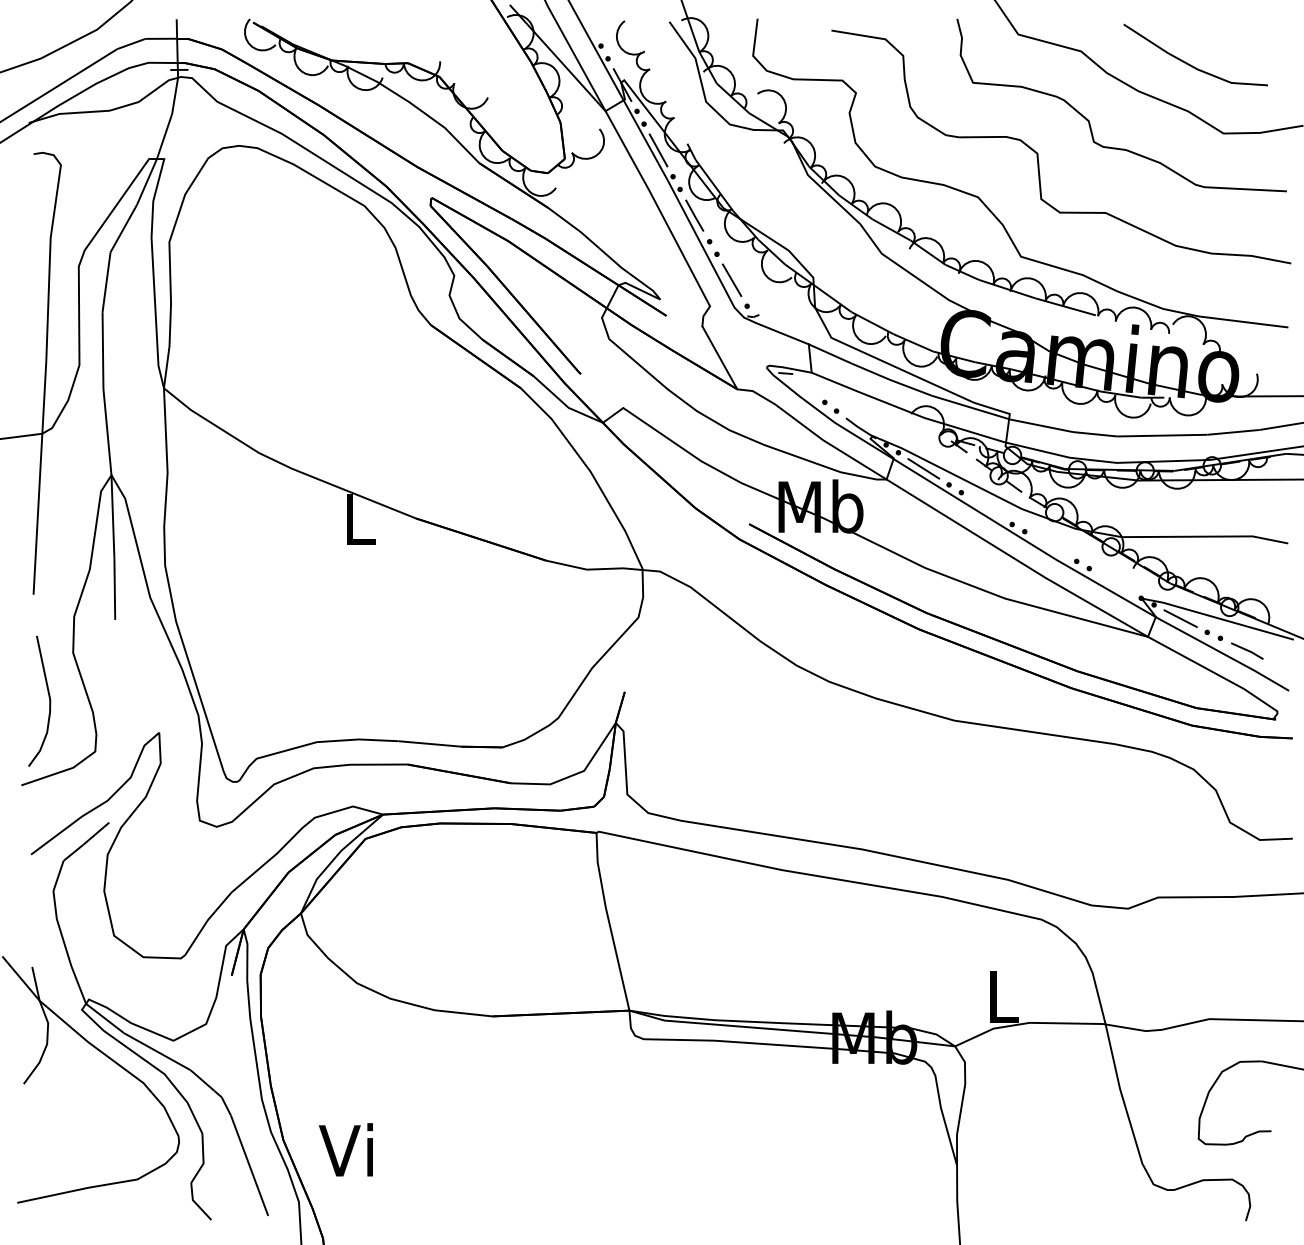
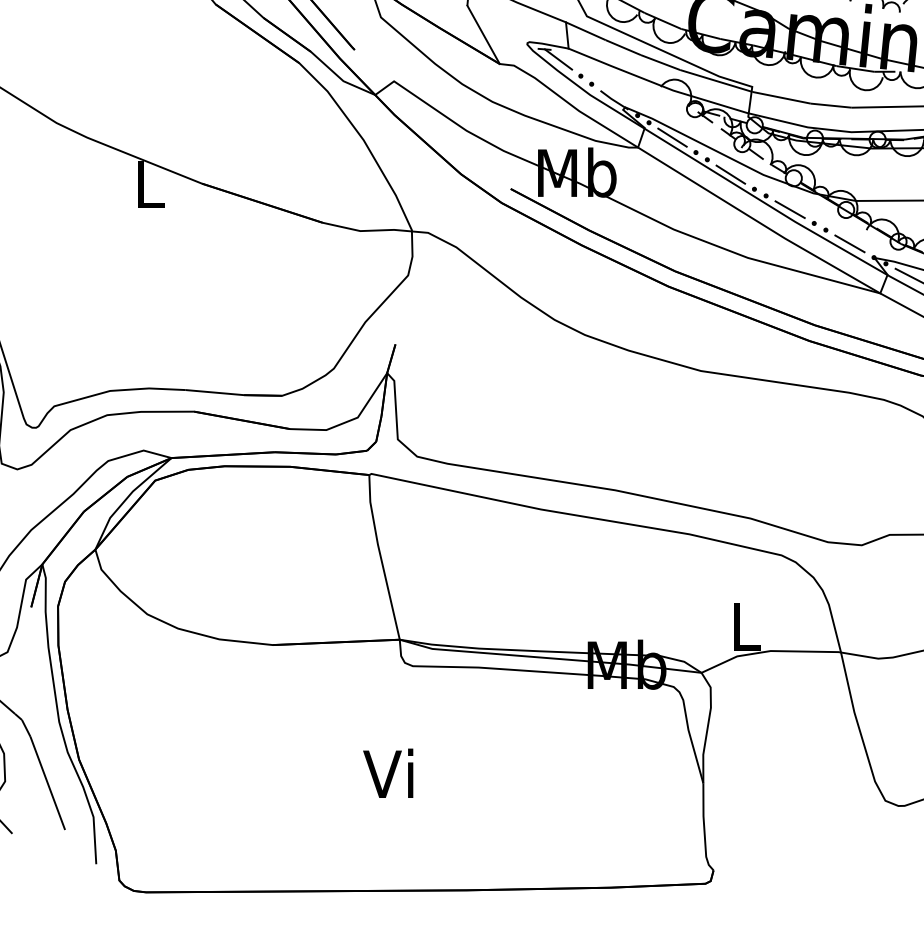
line: (800, 384) -> (558, 59), added
line: (986, 508) -> (730, 174), added
line: (1050, 546) -> (789, 209), added
line: (1115, 583) -> (850, 243), added
text: (345, 1149) -> (387, 773), moved

